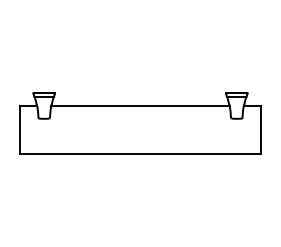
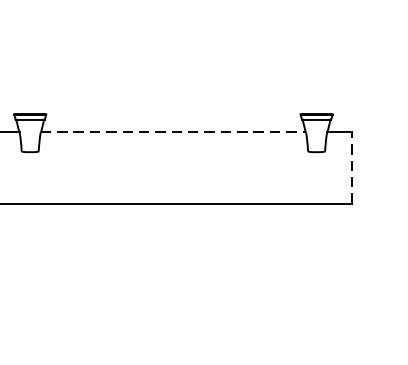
line: (140, 105) -> (173, 132), solid -> dashed
line: (260, 129) -> (351, 168), solid -> dashed

